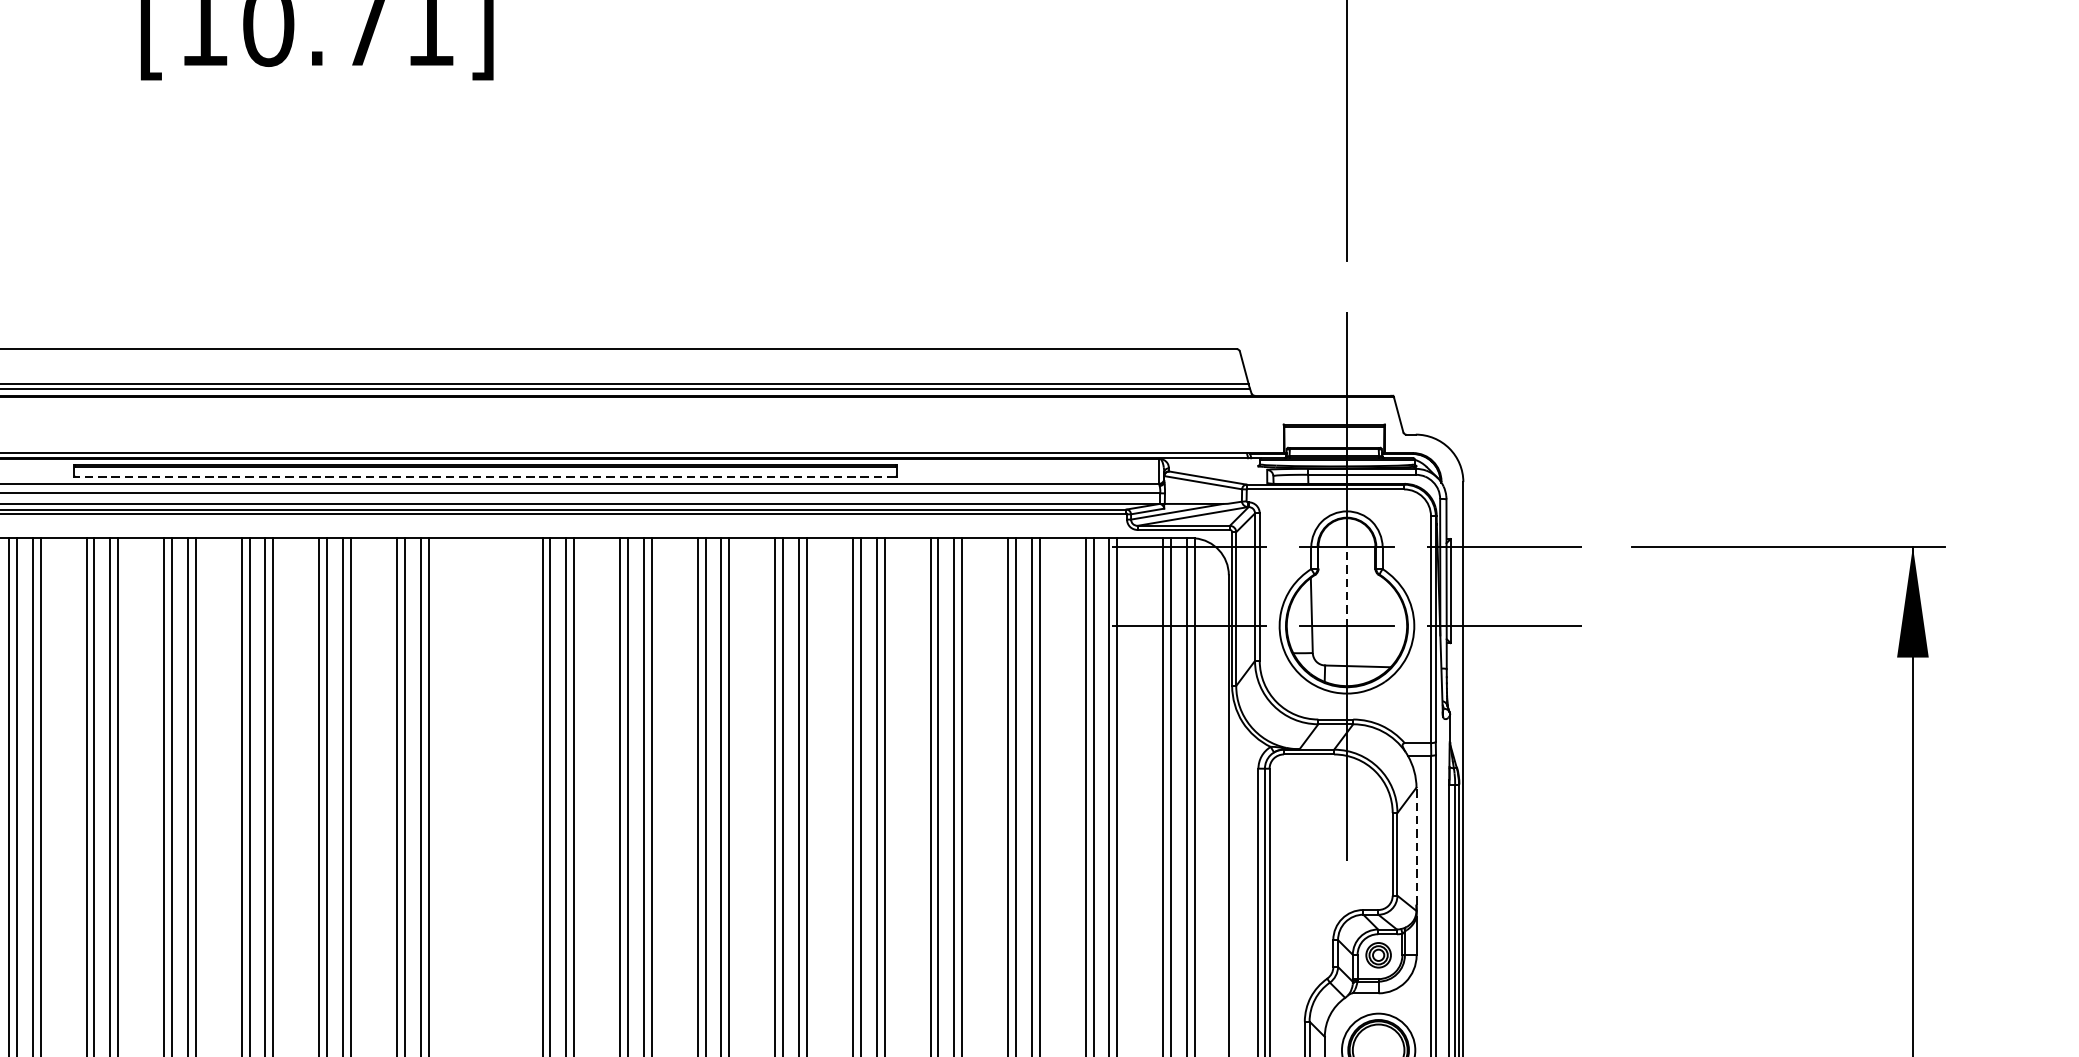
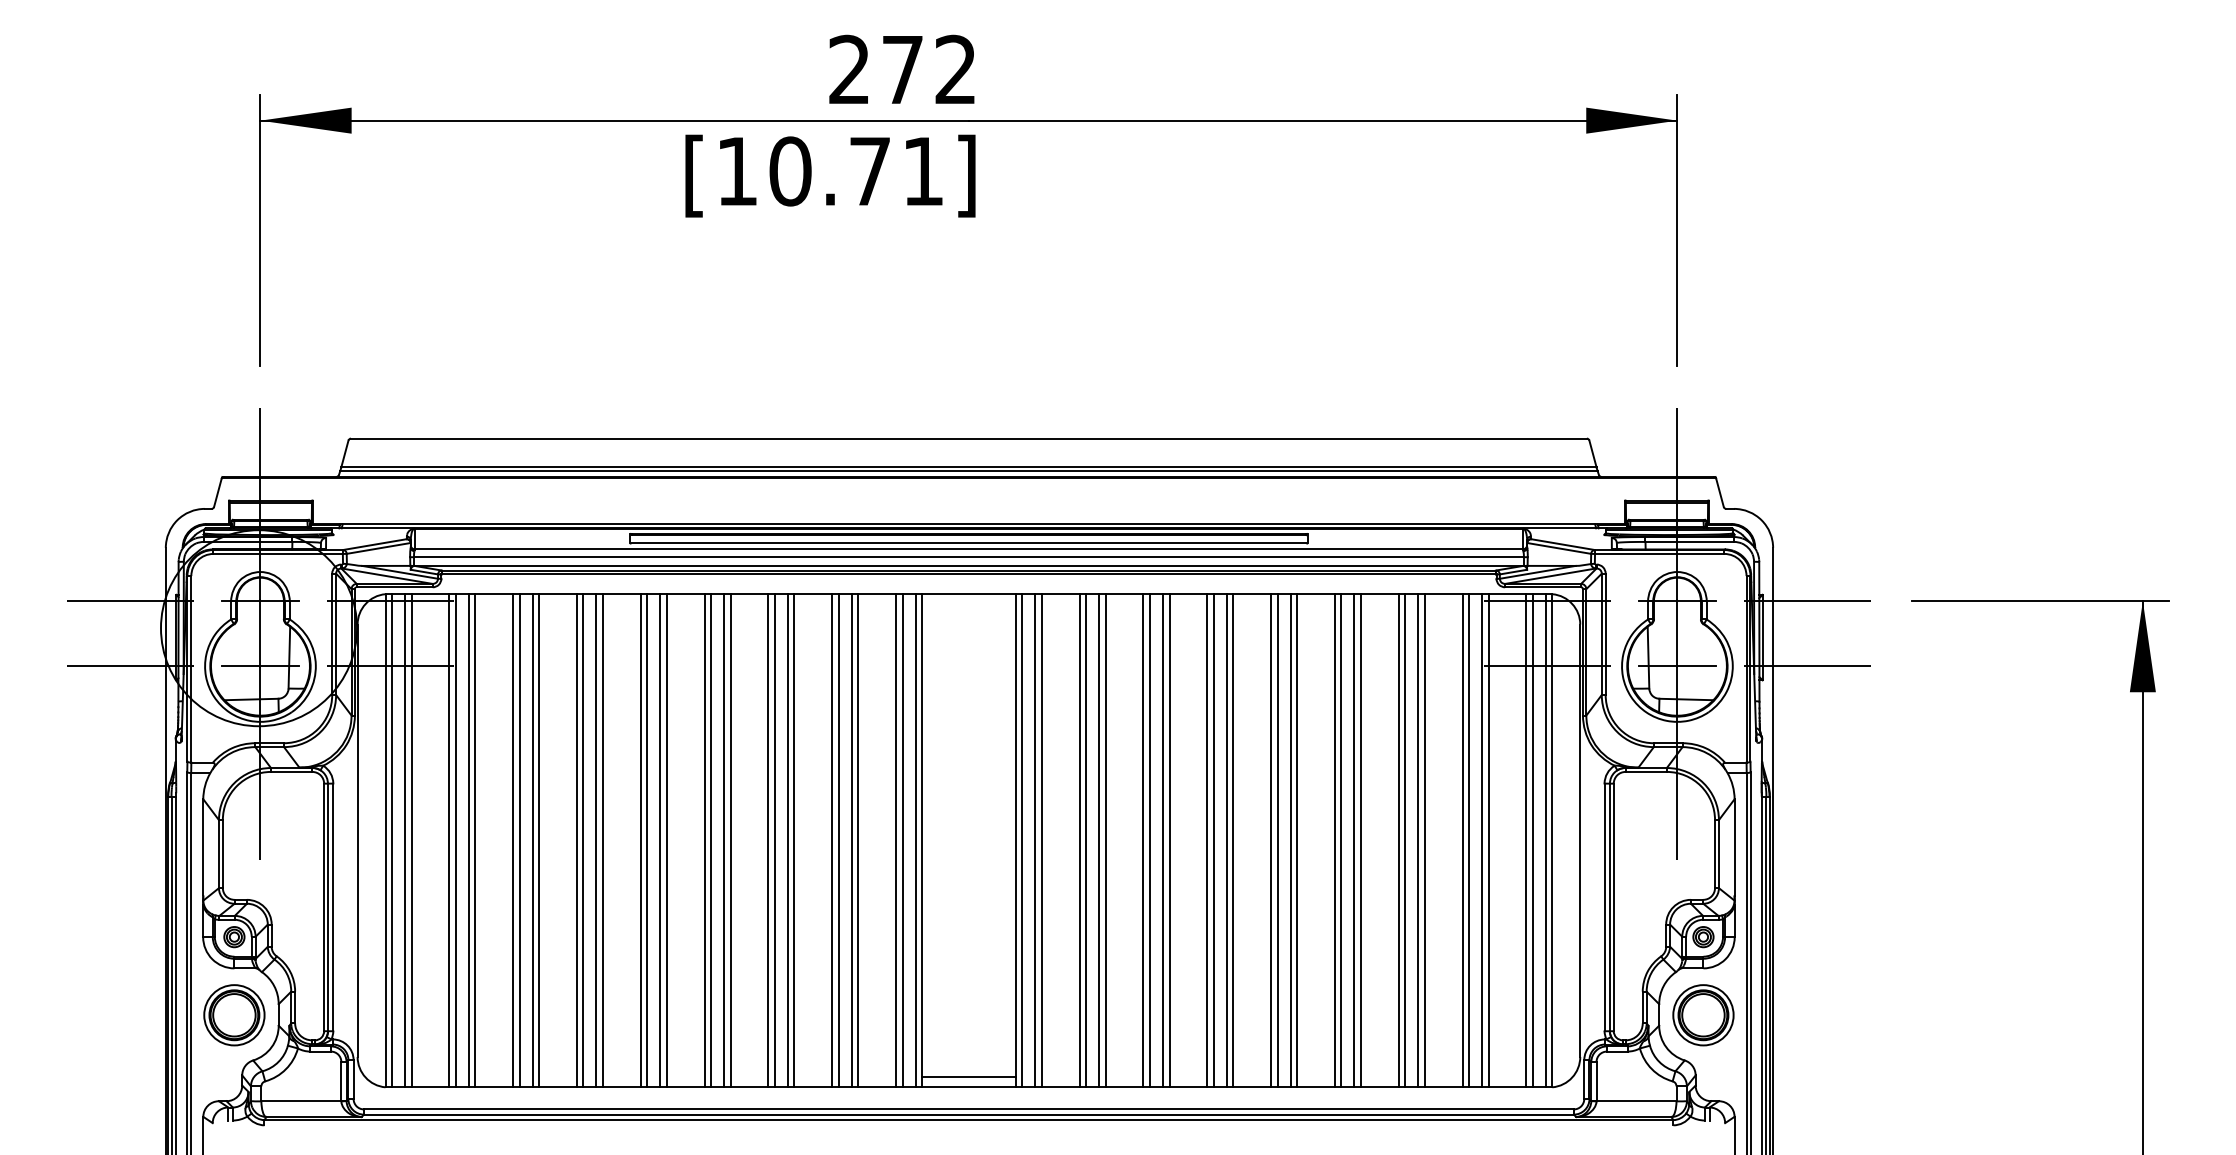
line: (485, 476) -> (968, 543), dashed -> solid
line: (1347, 586) -> (1677, 633), dashed -> solid
line: (1416, 845) -> (1734, 846), dashed -> solid

